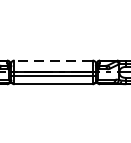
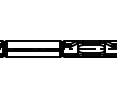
line: (53, 59) -> (33, 40), dashed -> solid

